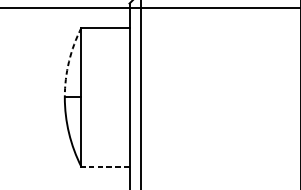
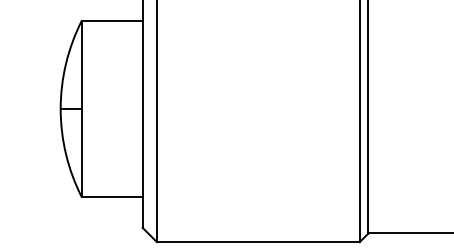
arc: (69, 61) -> (66, 63), dashed -> solid
line: (104, 167) -> (111, 197), dashed -> solid

